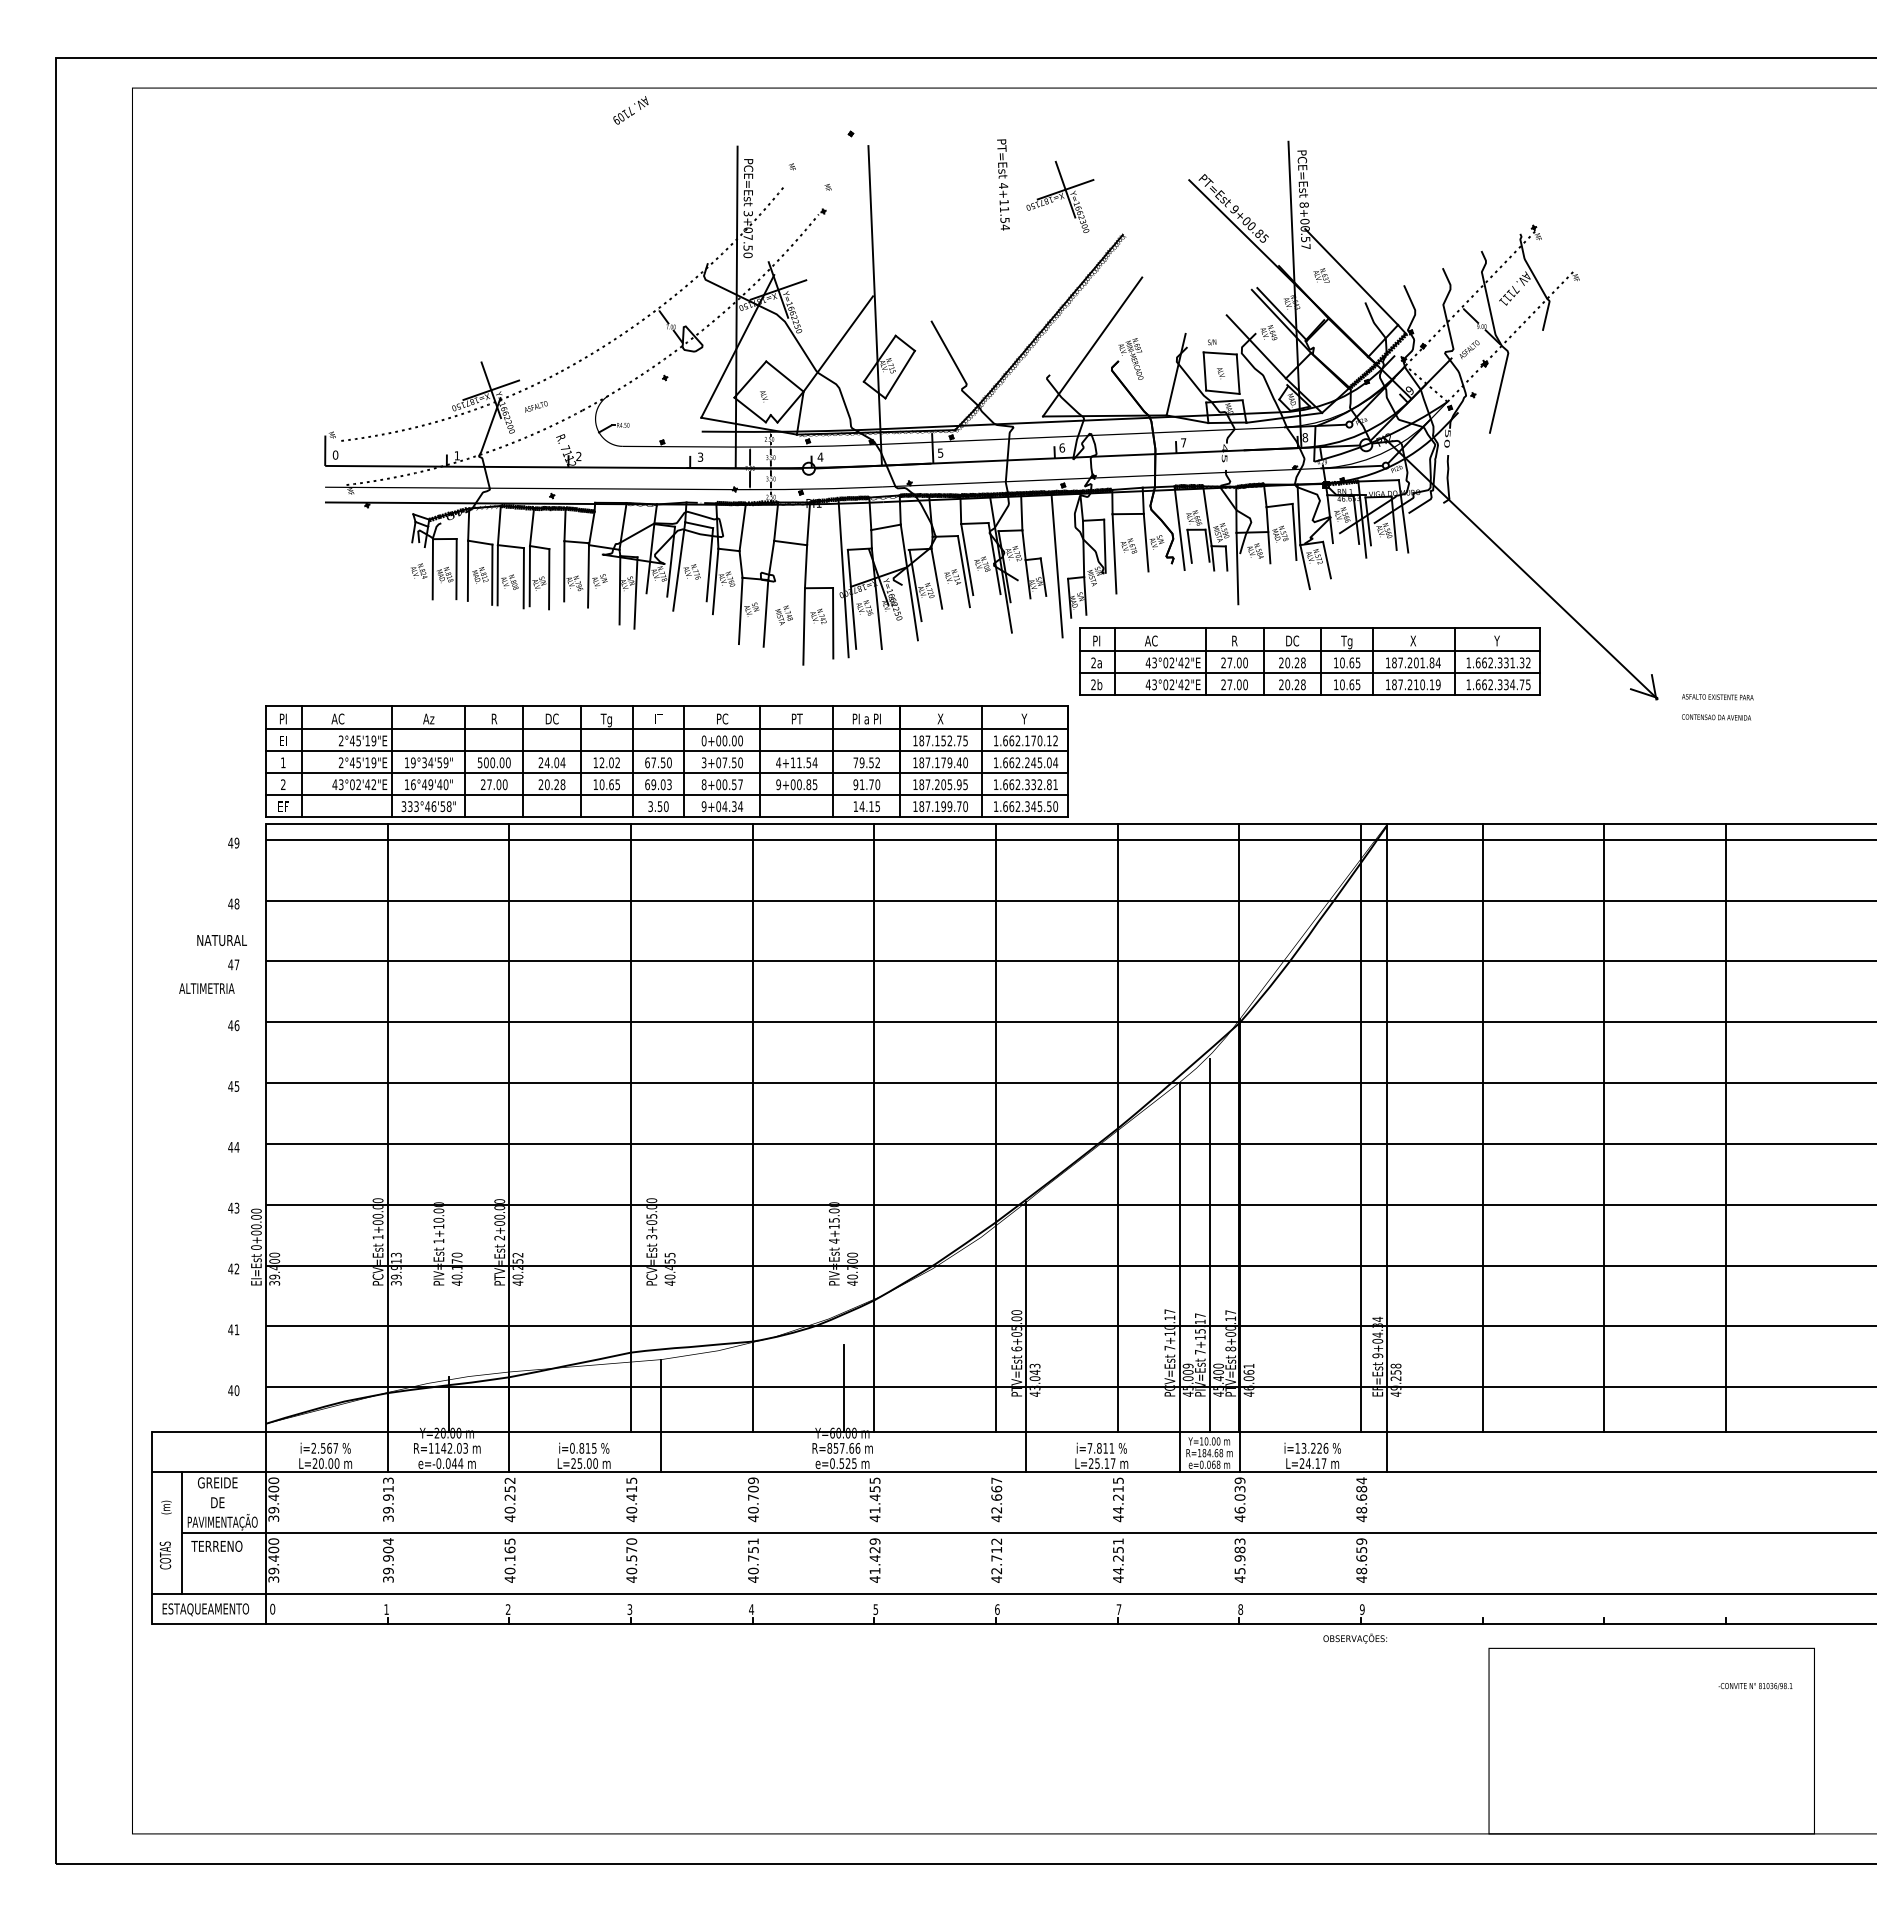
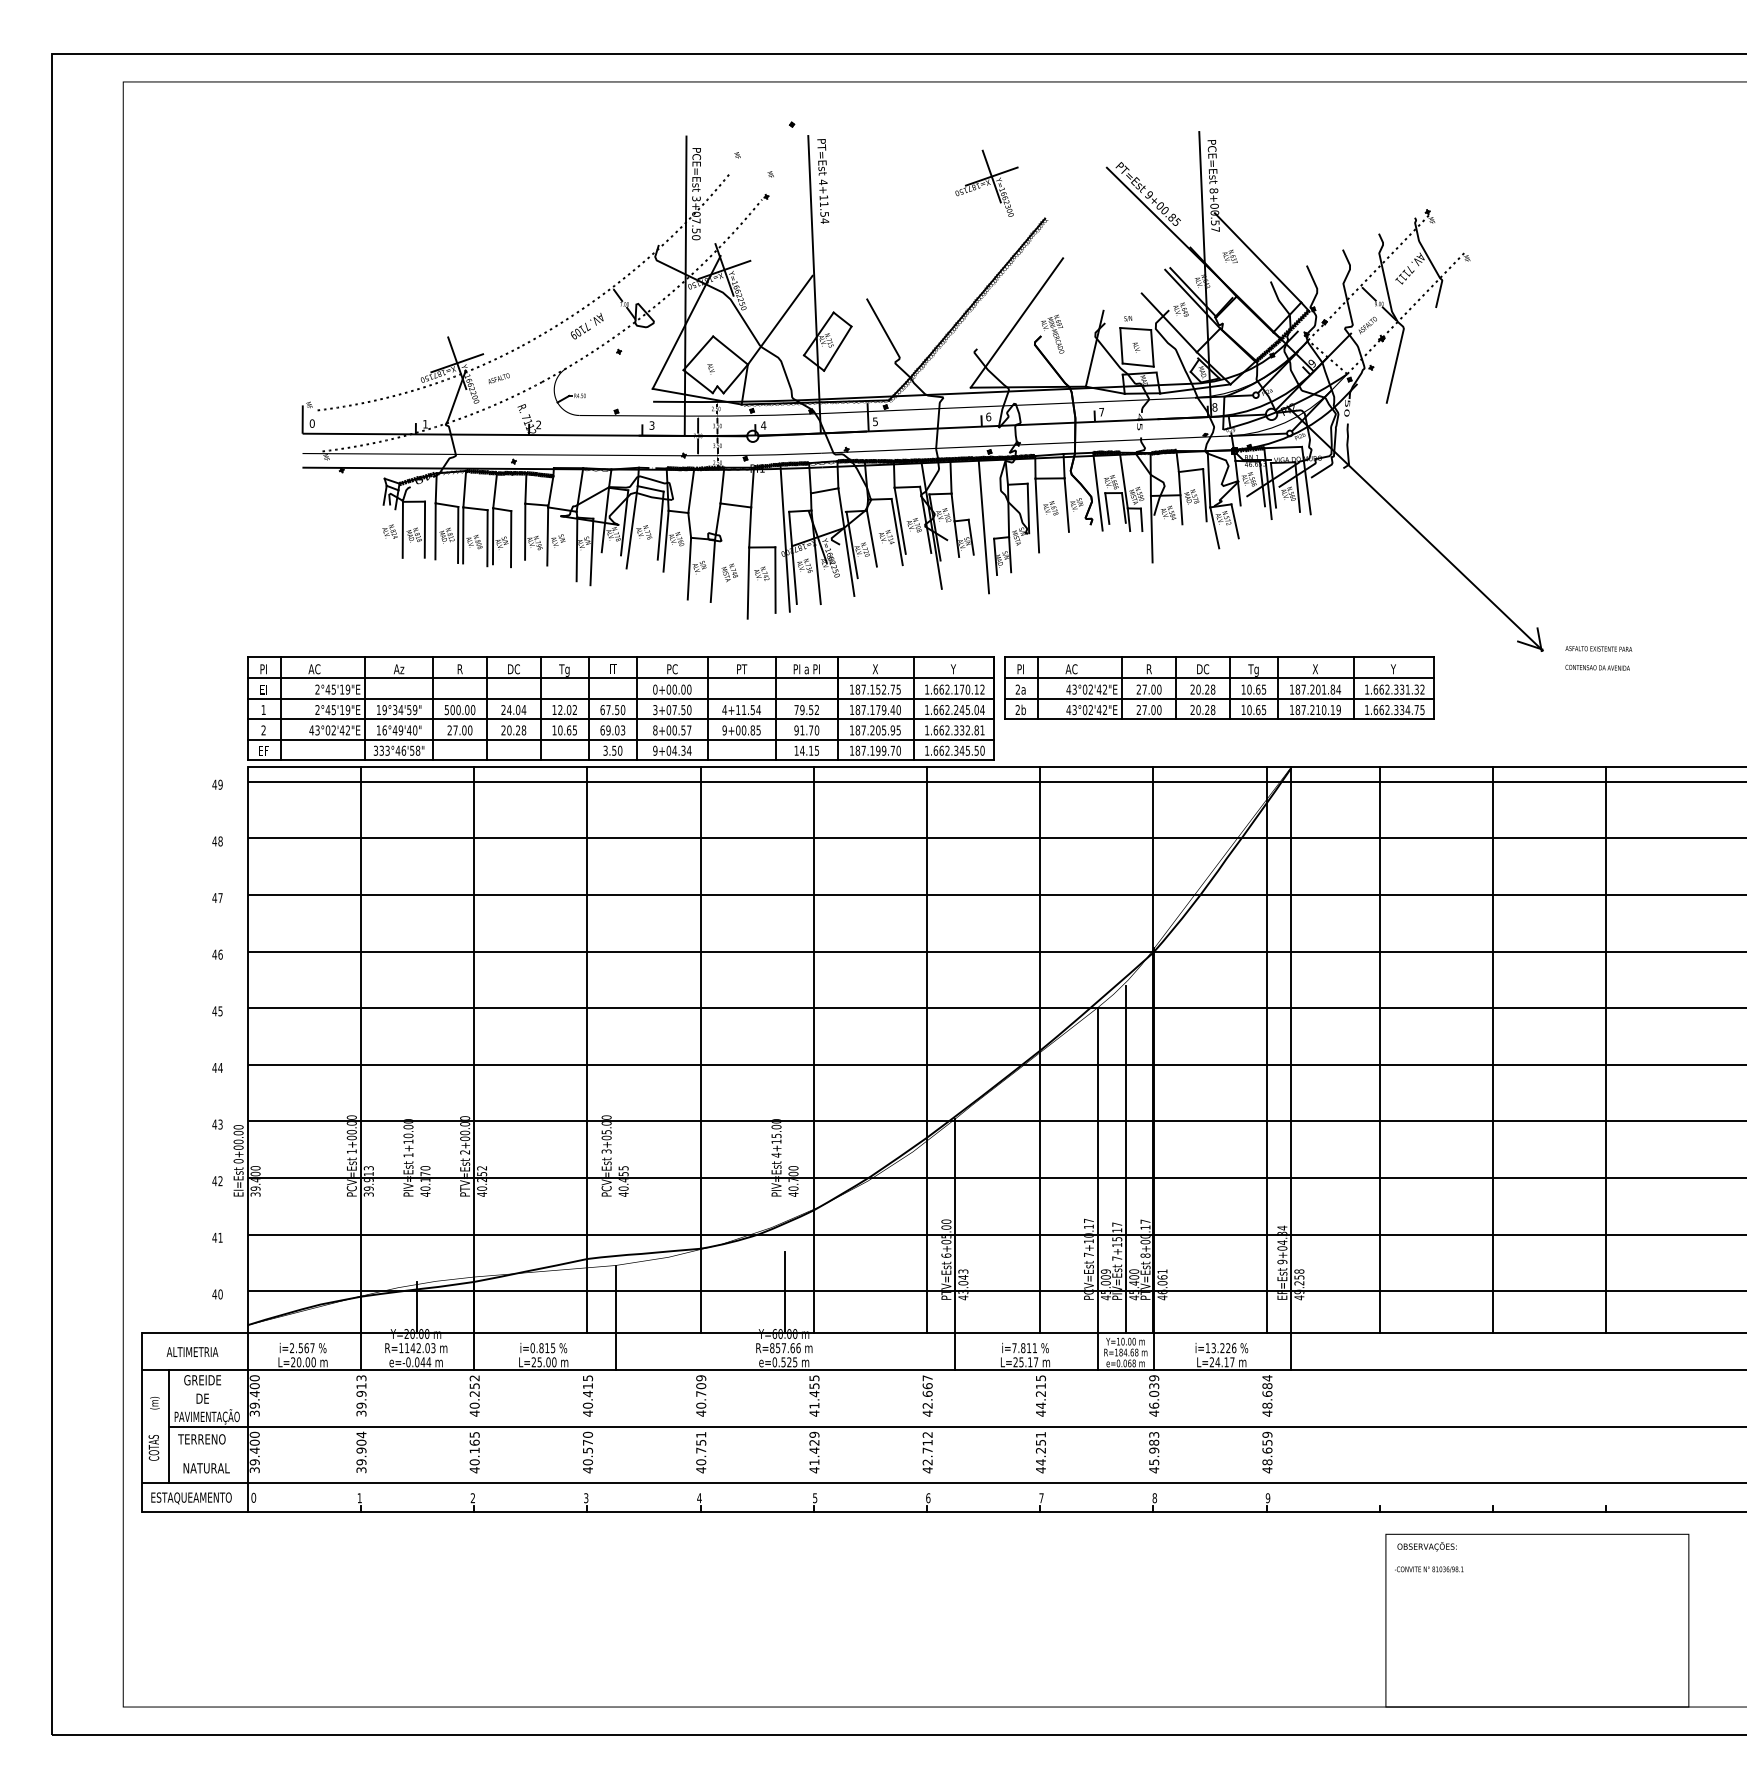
text: (630, 110) -> (586, 326), moved
text: (1003, 184) -> (823, 181), moved
part: (1309, 661) -> (1218, 688), moved
text: (221, 940) -> (206, 1468), moved
text: (206, 988) -> (192, 1351), moved
text: (1354, 1638) -> (1426, 1546), moved
text: (1755, 1686) -> (1429, 1569), moved

